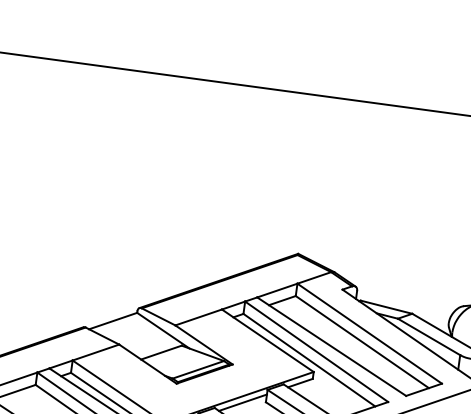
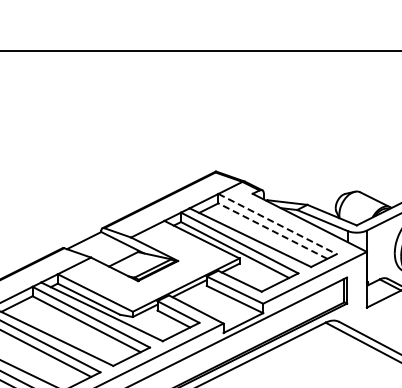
line: (370, 334) -> (278, 224), solid -> dashed
line: (361, 341) -> (272, 230), solid -> dashed

